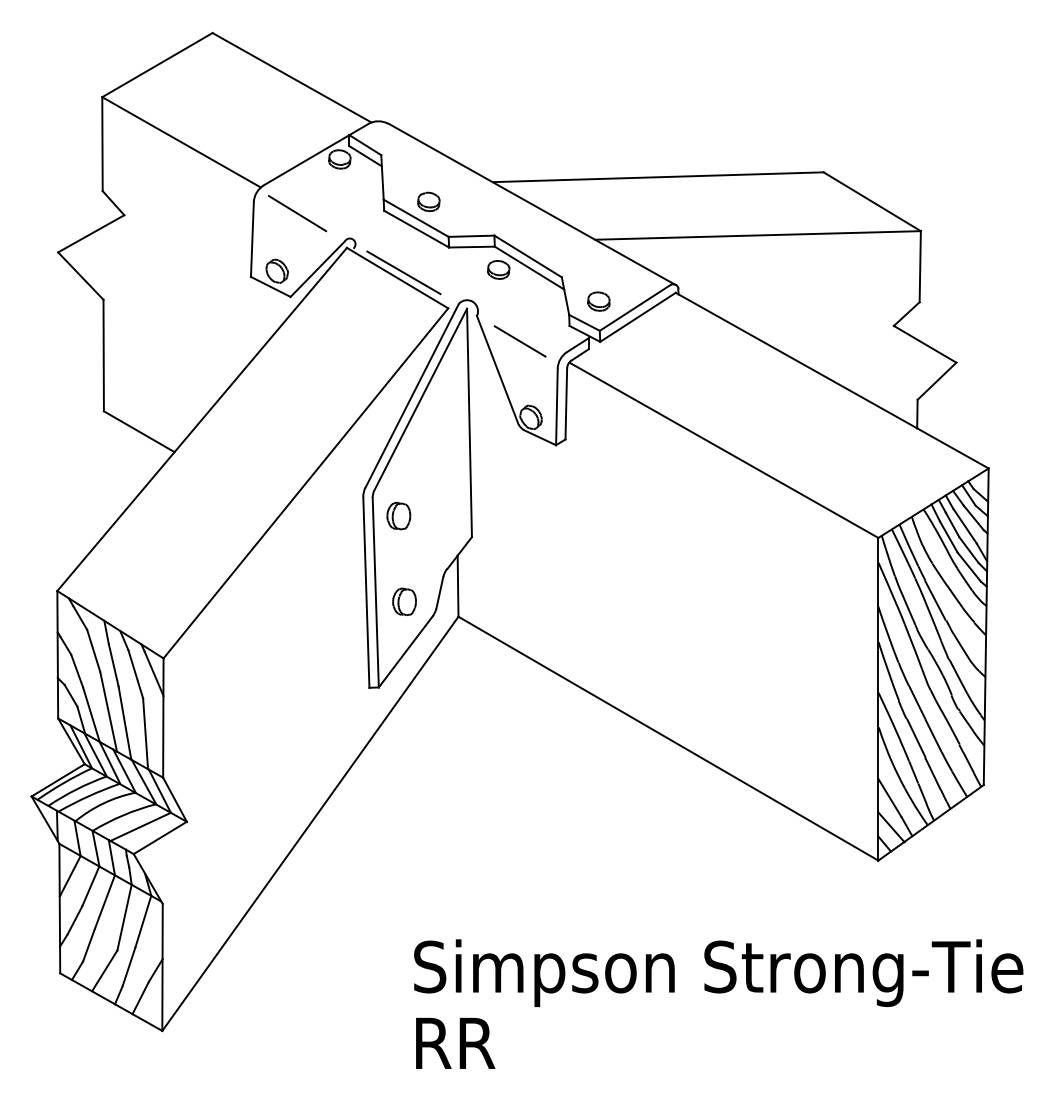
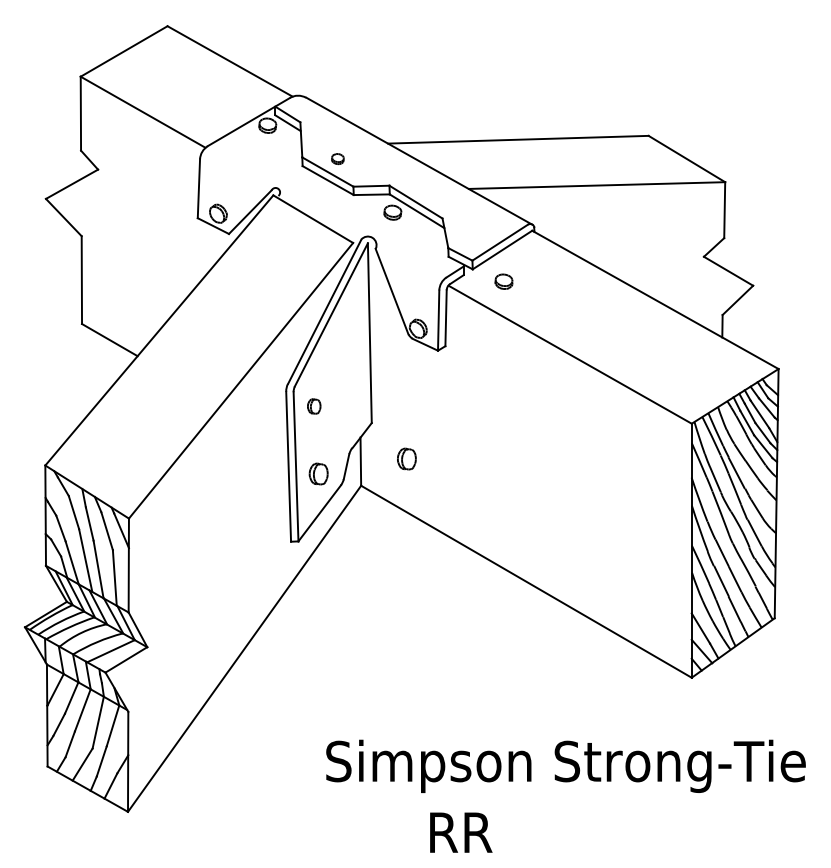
part: (428, 201) -> (337, 158), size x0.7
line: (297, 213) -> (234, 168), removed
line: (403, 272) -> (317, 214), removed
part: (598, 301) -> (503, 281), moved
line: (519, 341) -> (409, 269), removed
part: (398, 515) -> (313, 406), size x0.7
part: (516, 582) -> (406, 458), added
text: (455, 1042) -> (461, 831), moved

